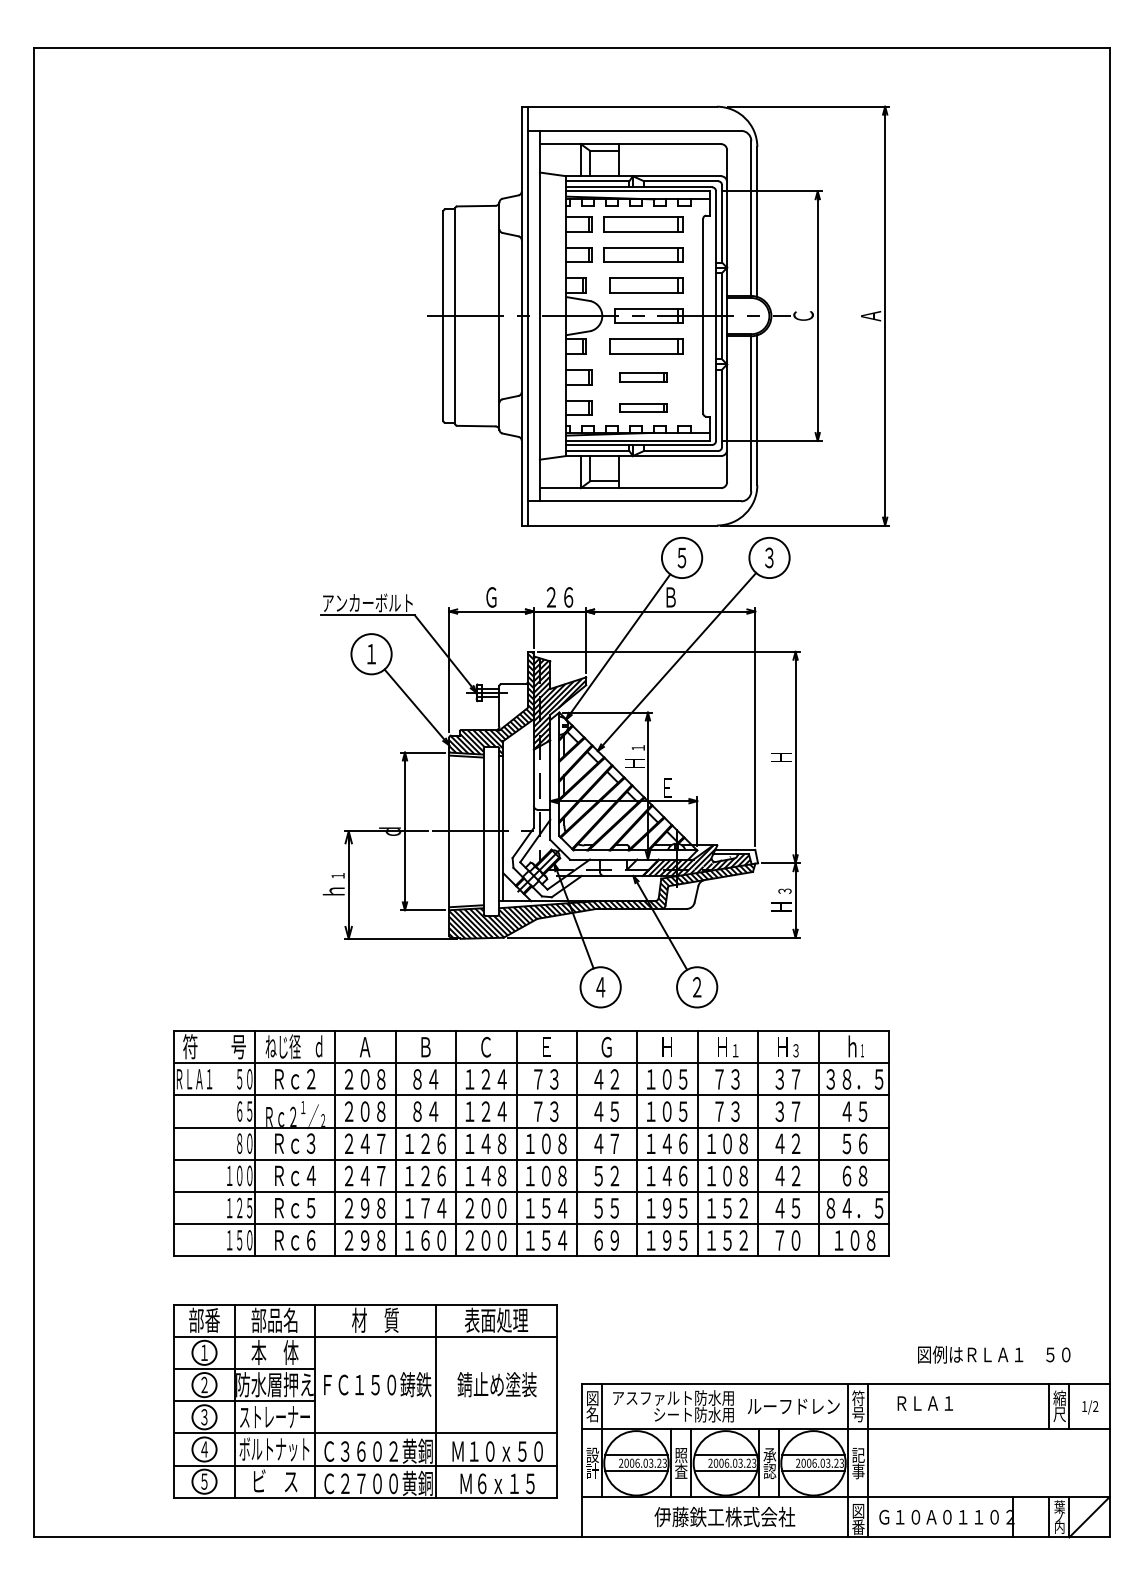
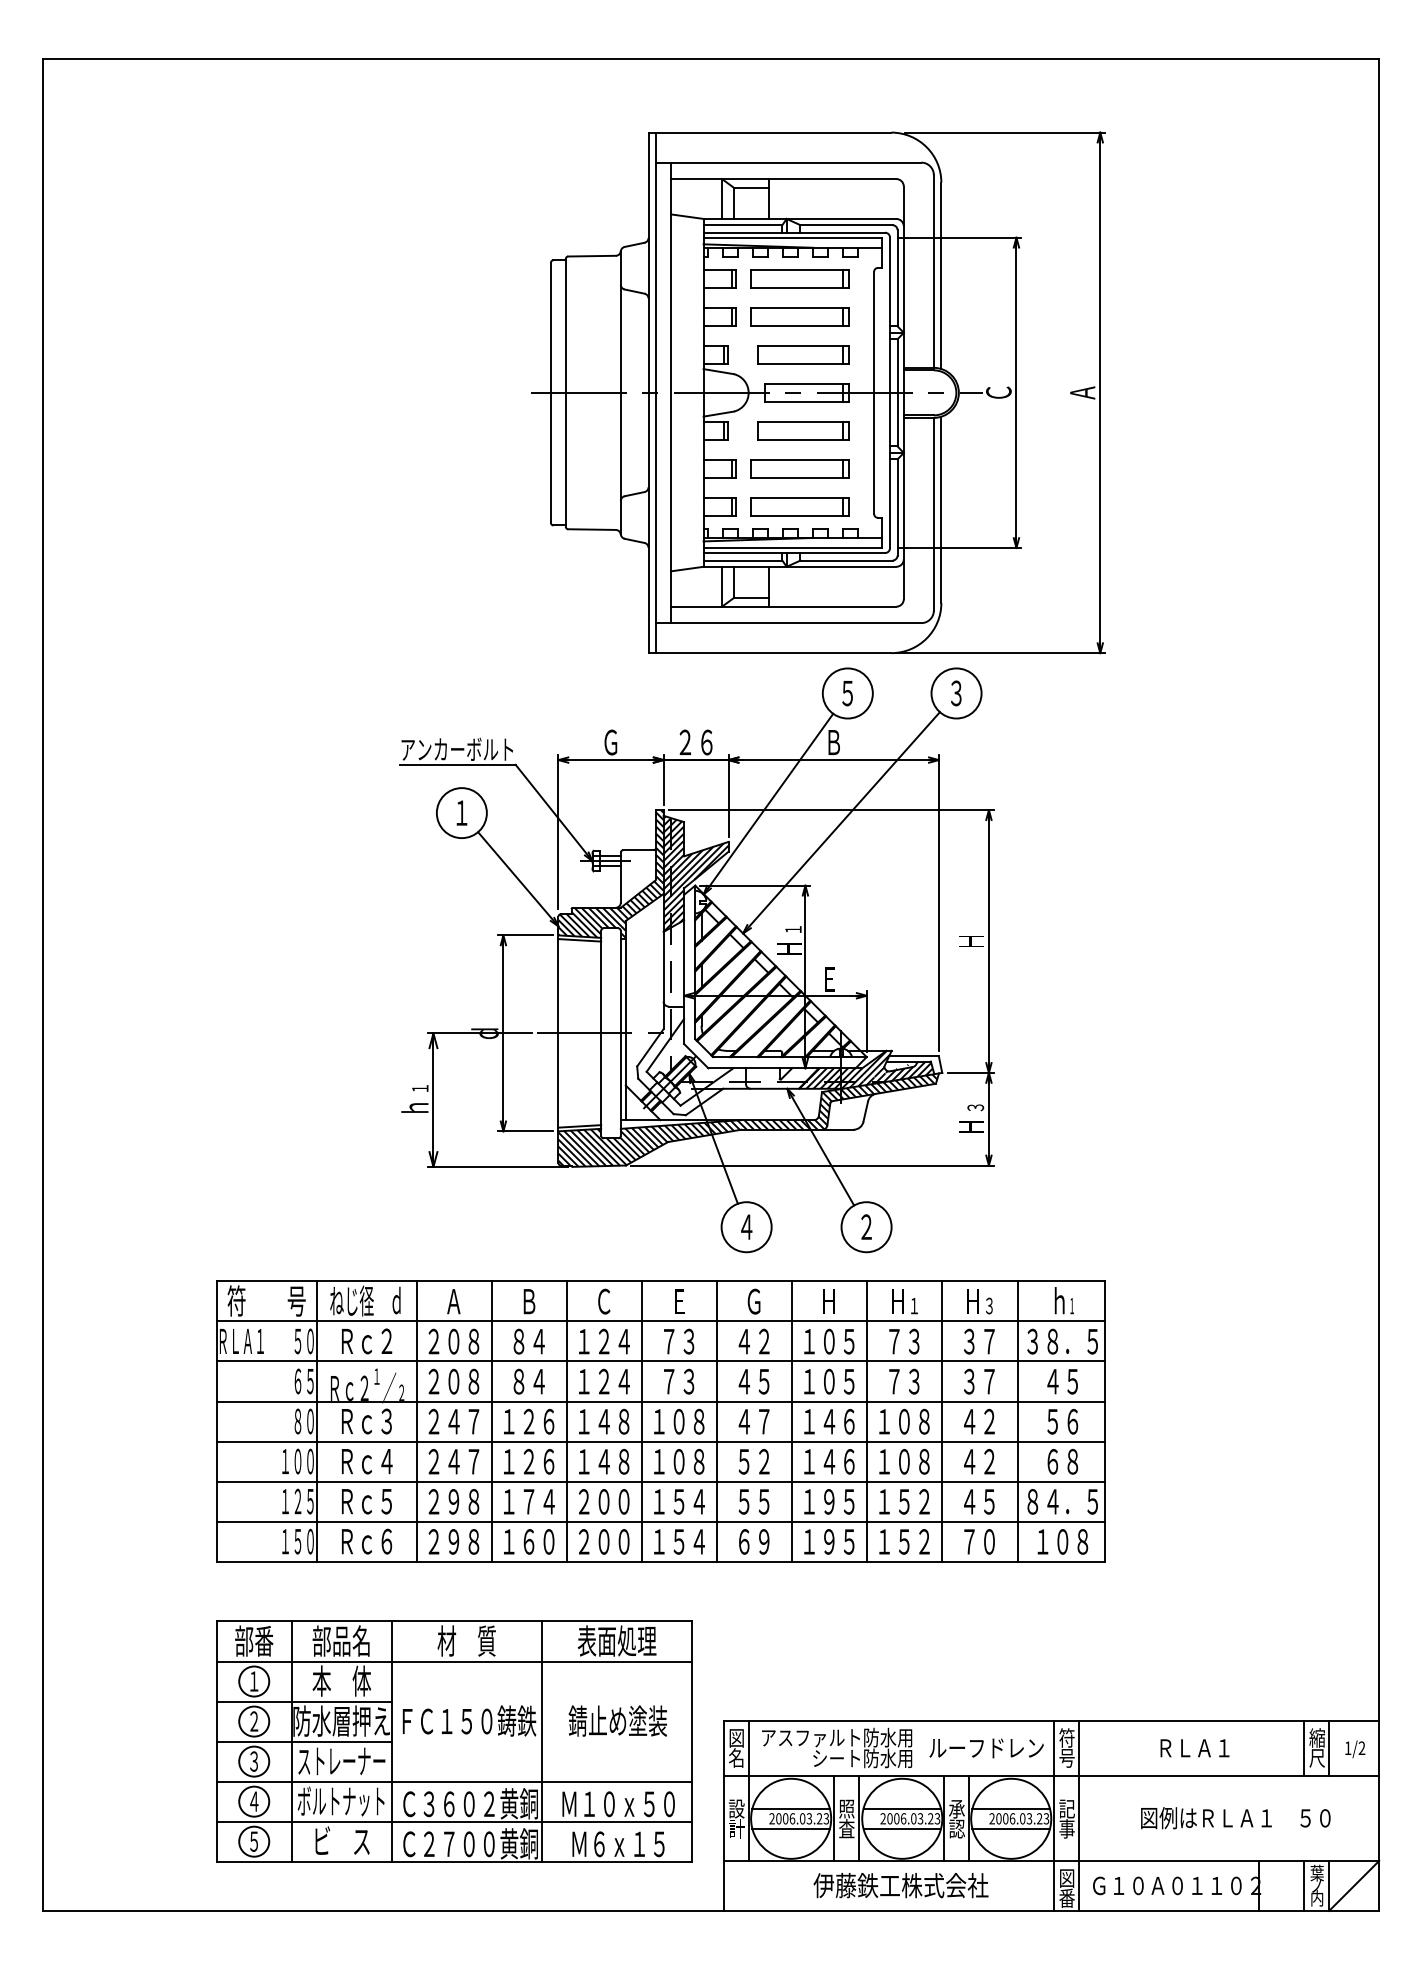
part: (643, 377) -> (799, 469), size x1.67
part: (643, 407) -> (799, 506), size x1.67
text: (994, 1354) -> (1236, 1817), moved
text: (924, 1403) -> (1193, 1748), moved

